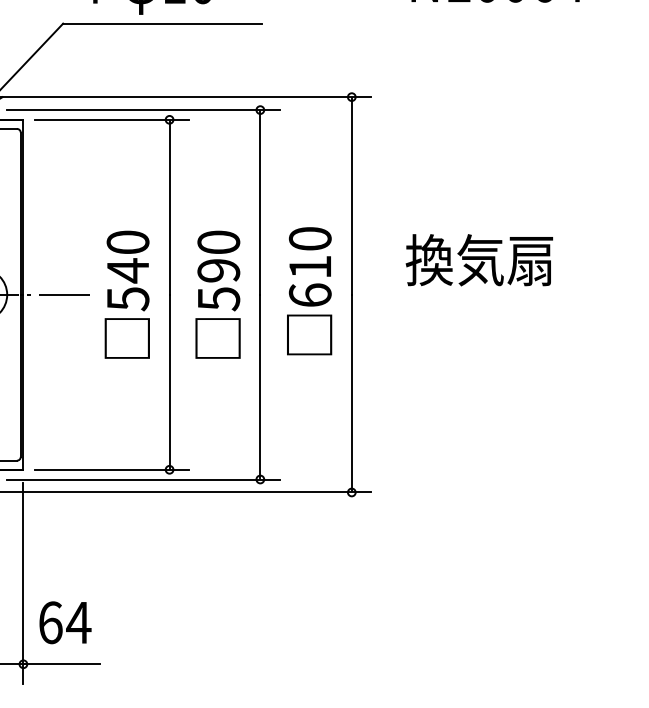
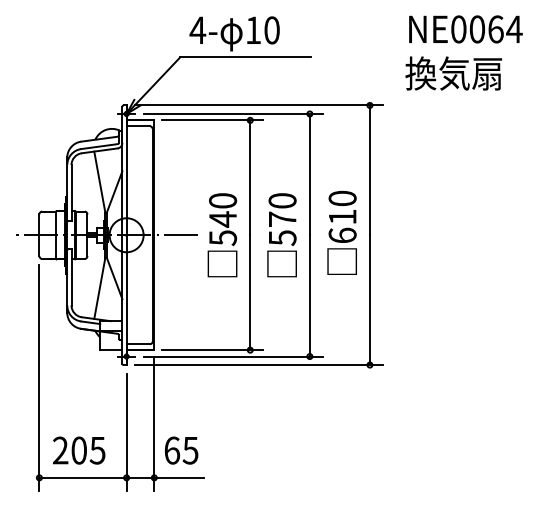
text: (479, 260) -> (453, 73), moved
text: (218, 270) -> (282, 219), 590 -> 570
text: (78, 622) -> (190, 450), 64 -> 65

